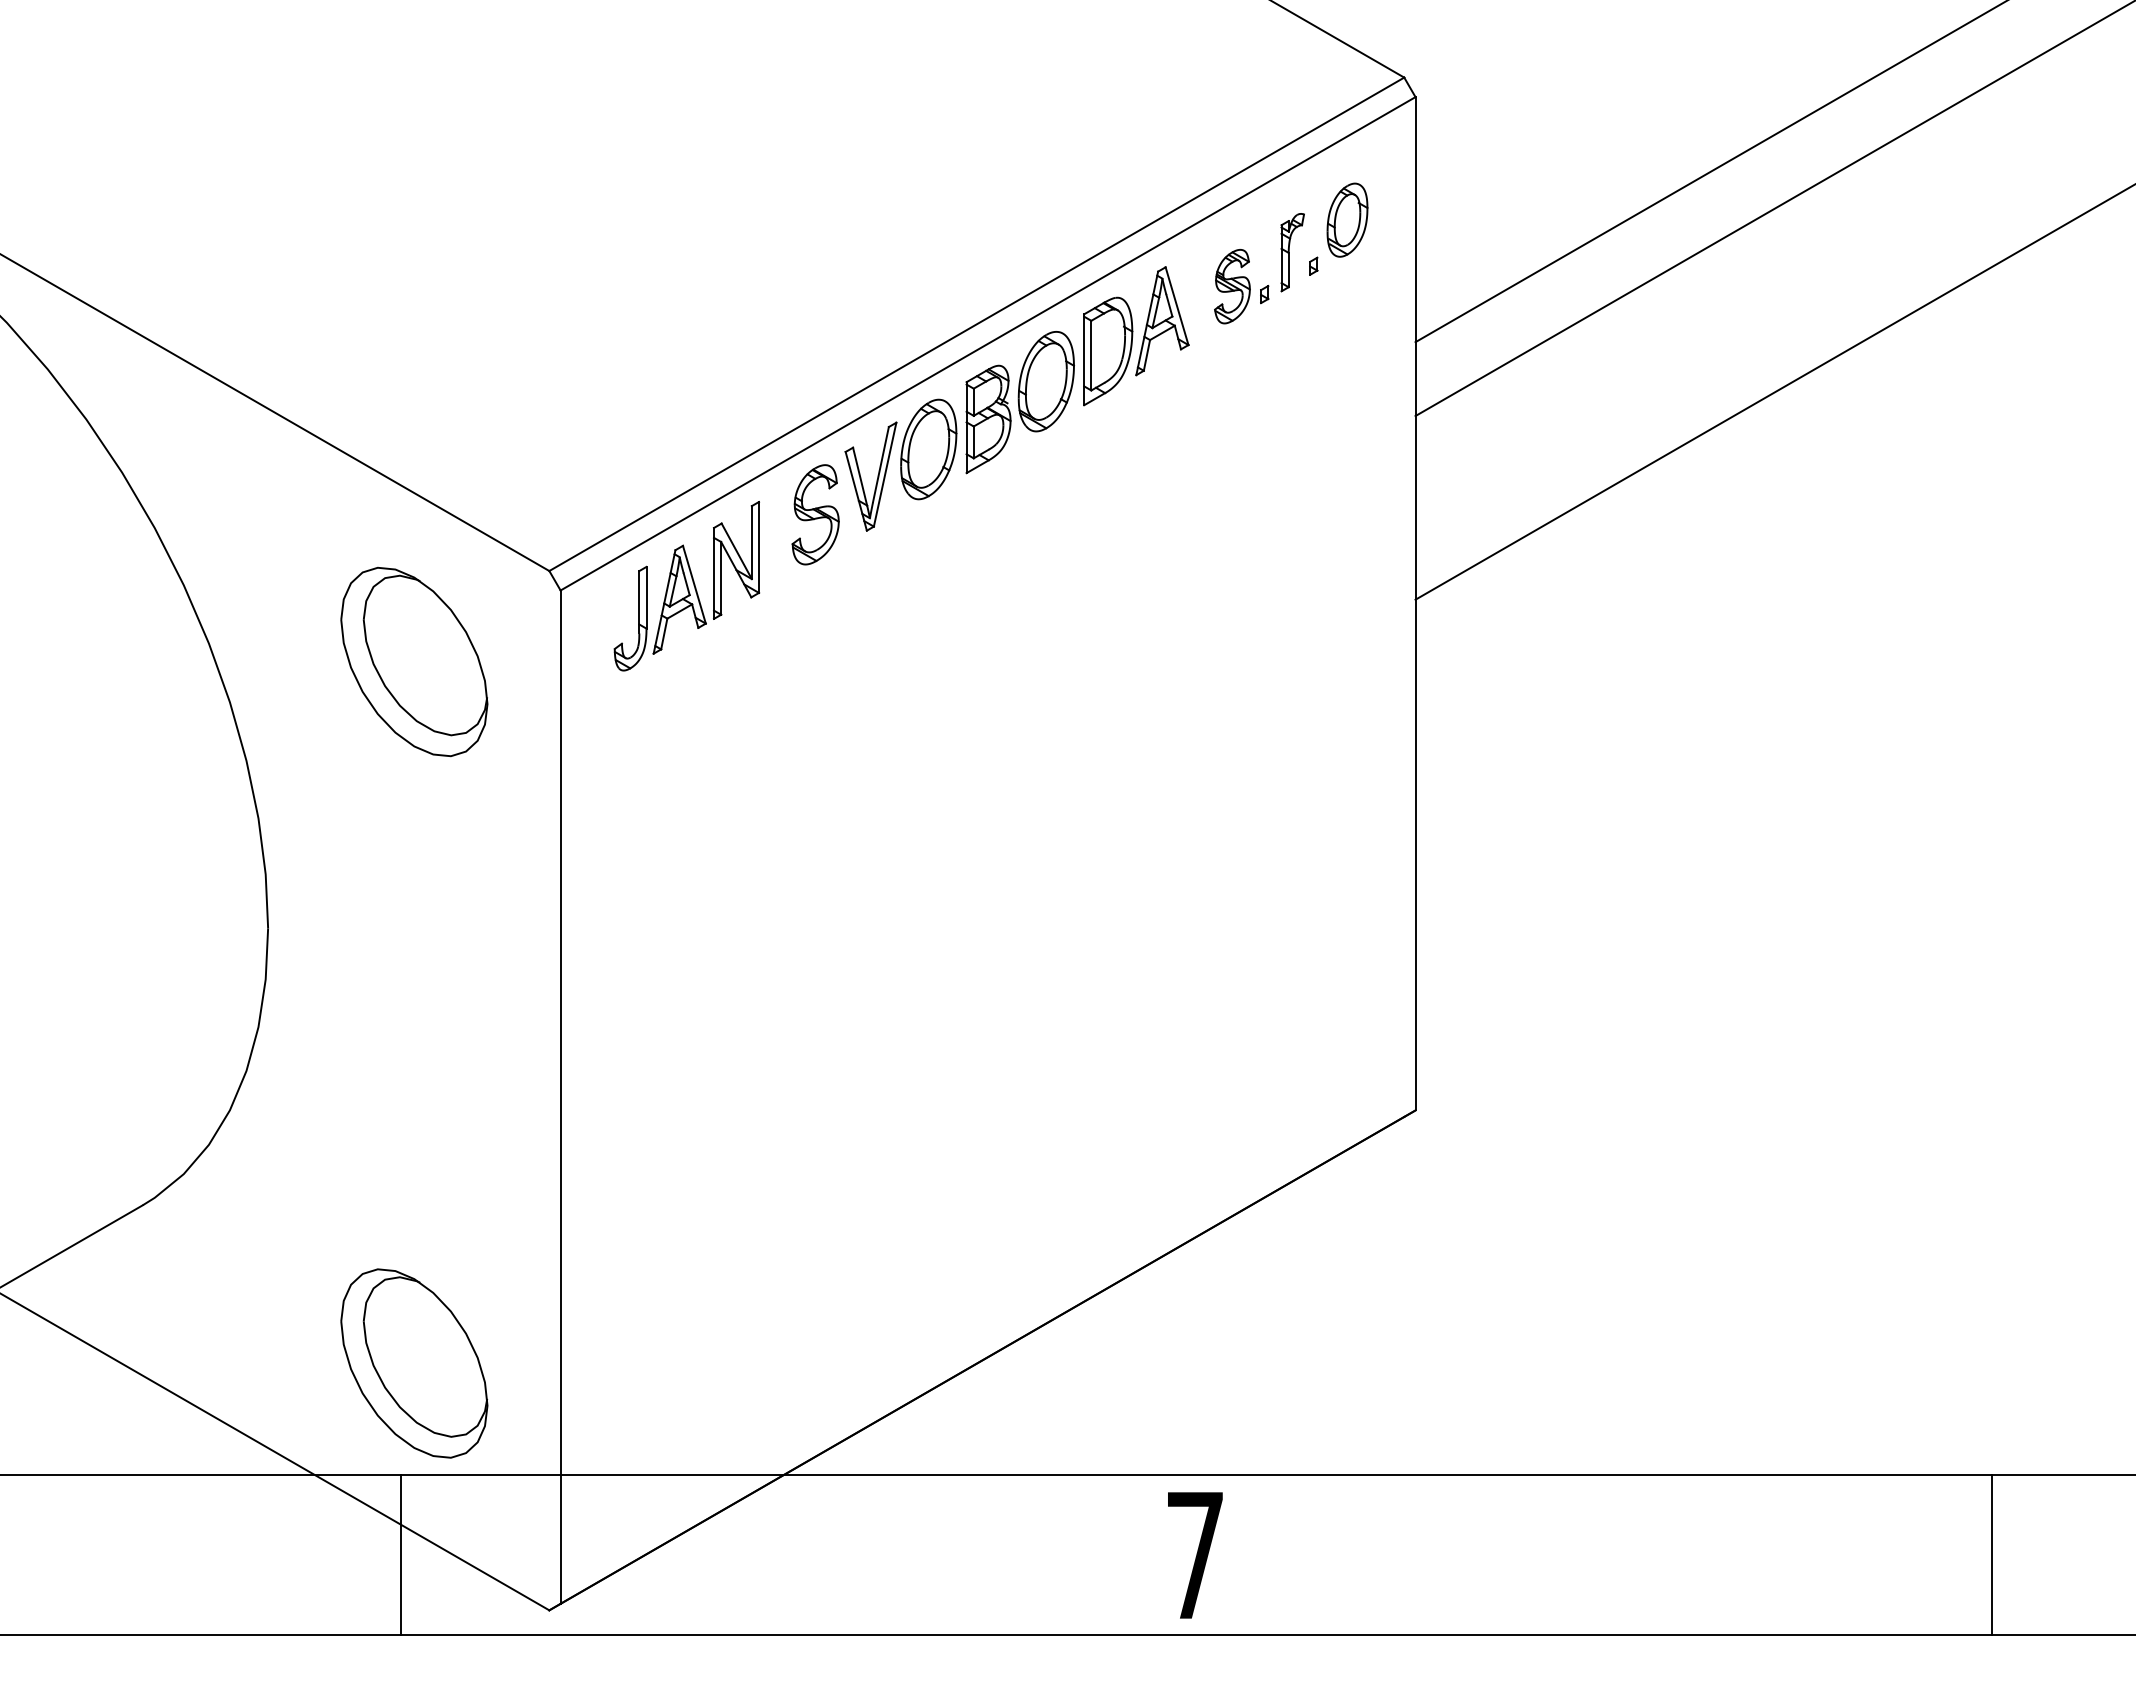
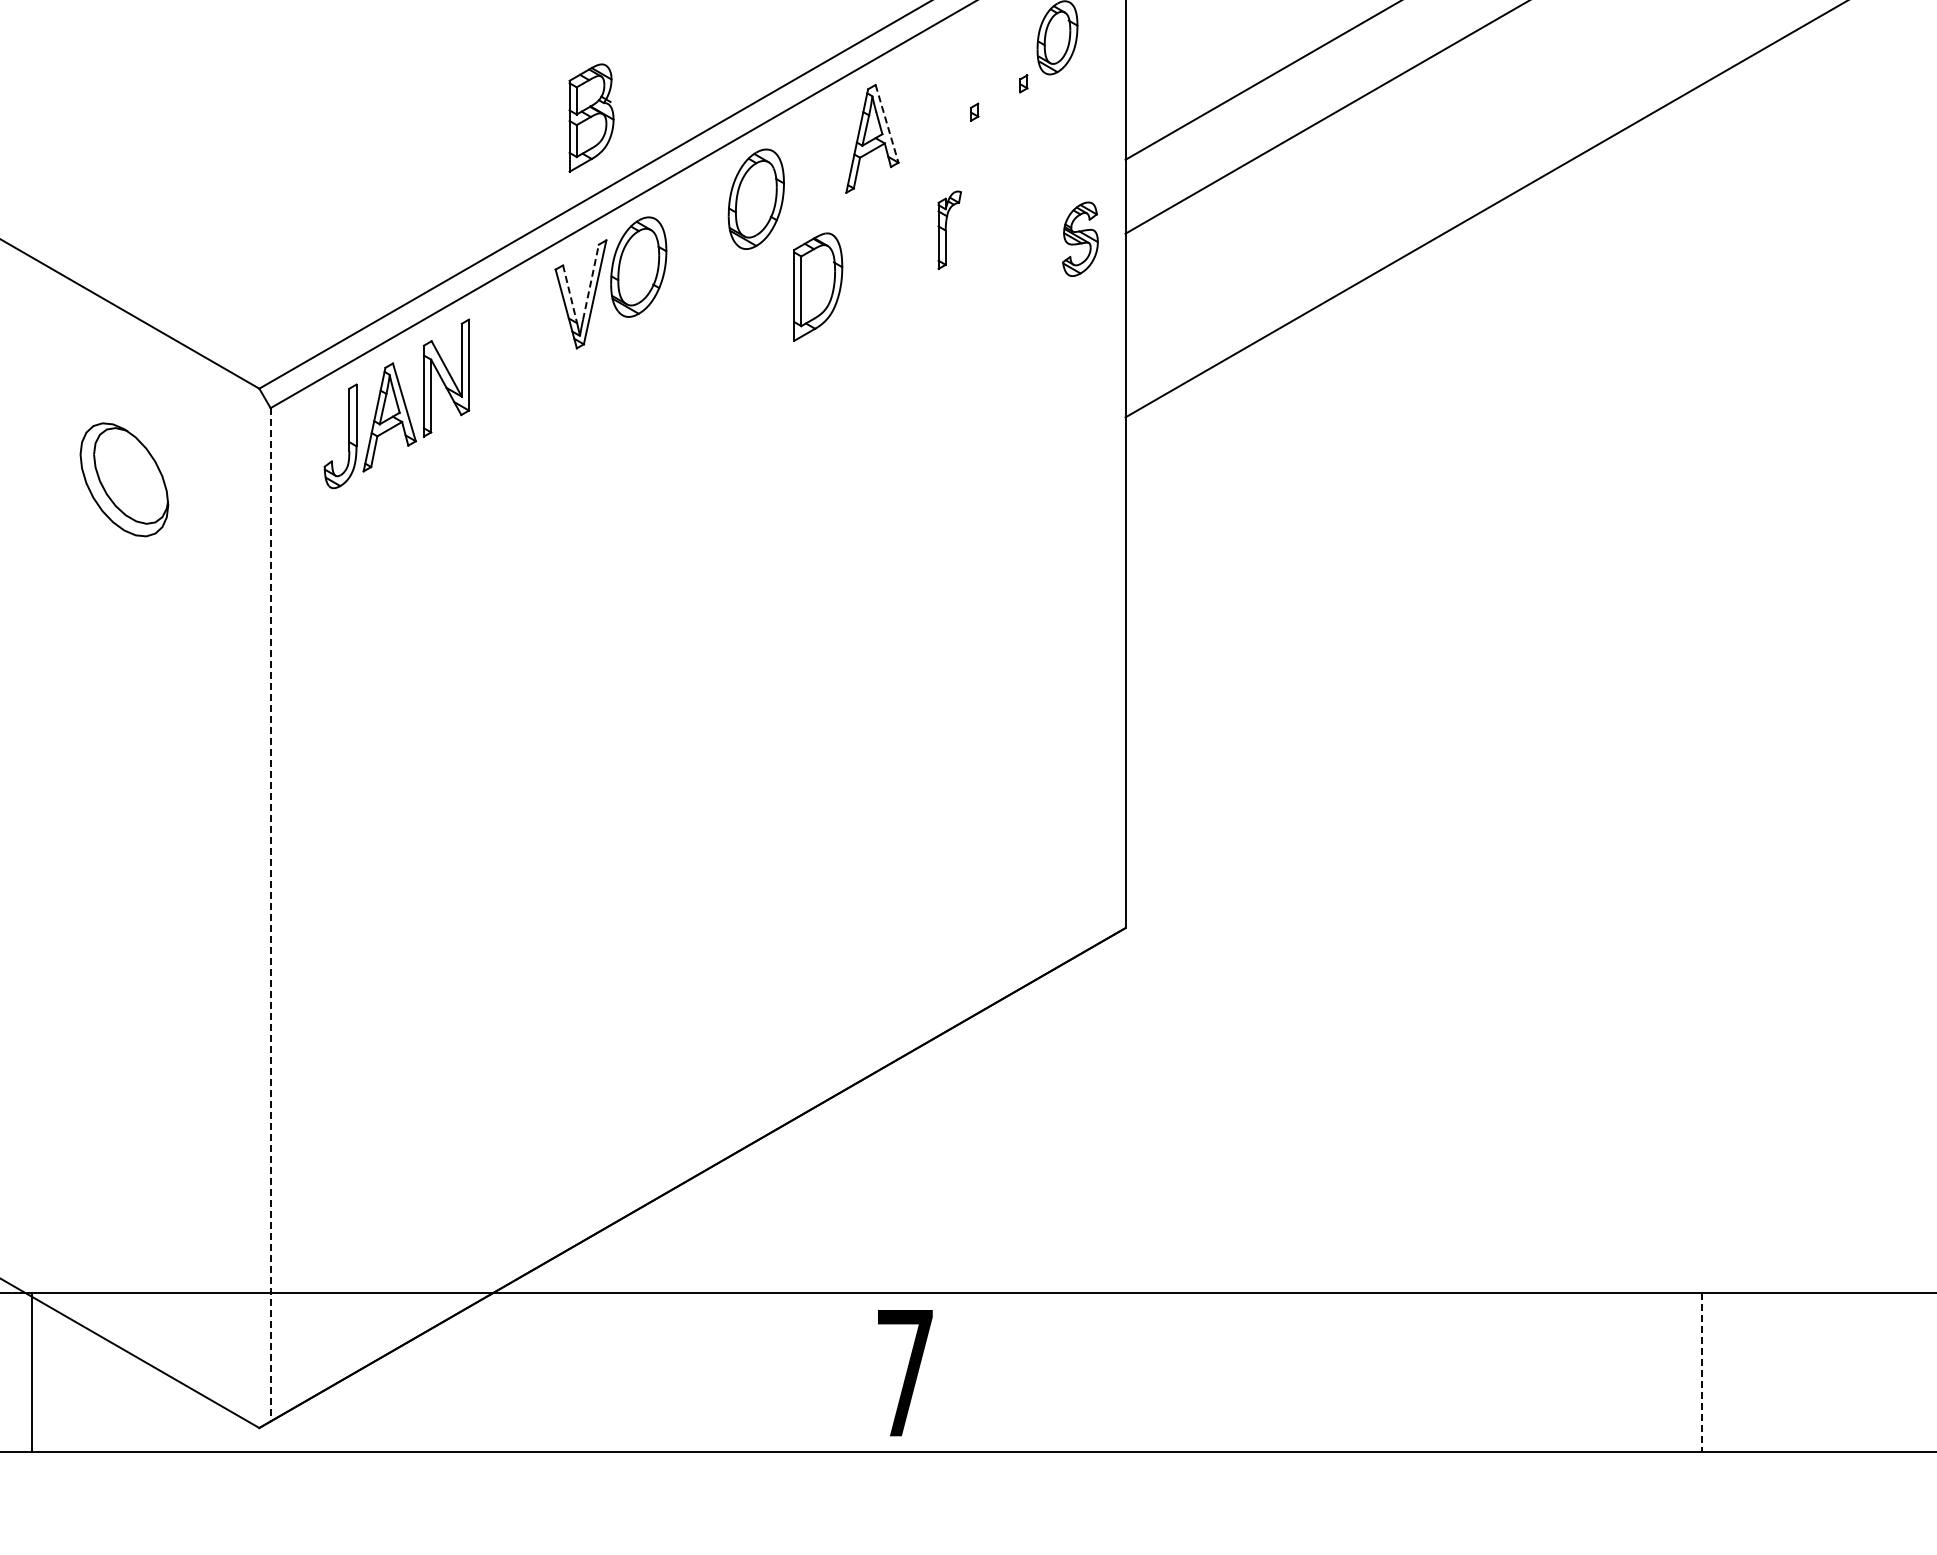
part: (1292, 252) -> (949, 230), moved
part: (1232, 286) -> (1080, 239), moved
line: (1177, 306) -> (887, 124), solid -> dashed
part: (1108, 351) -> (818, 287), moved
part: (988, 419) -> (591, 118), moved
line: (881, 464) -> (591, 282), solid -> dashed
line: (860, 476) -> (570, 294), solid -> dashed
part: (815, 514) -> (525, 332), removed
part: (414, 662) -> (124, 480), size x0.6
line: (560, 1097) -> (270, 915), solid -> dashed
part: (414, 1363) -> (124, 1181), removed
line: (401, 1554) -> (32, 1372), moved
line: (1992, 1554) -> (1702, 1372), solid -> dashed

